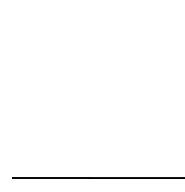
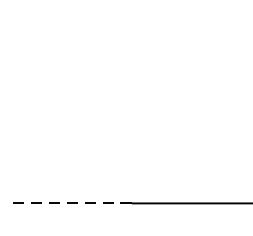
line: (50, 178) -> (69, 204), solid -> dashed

